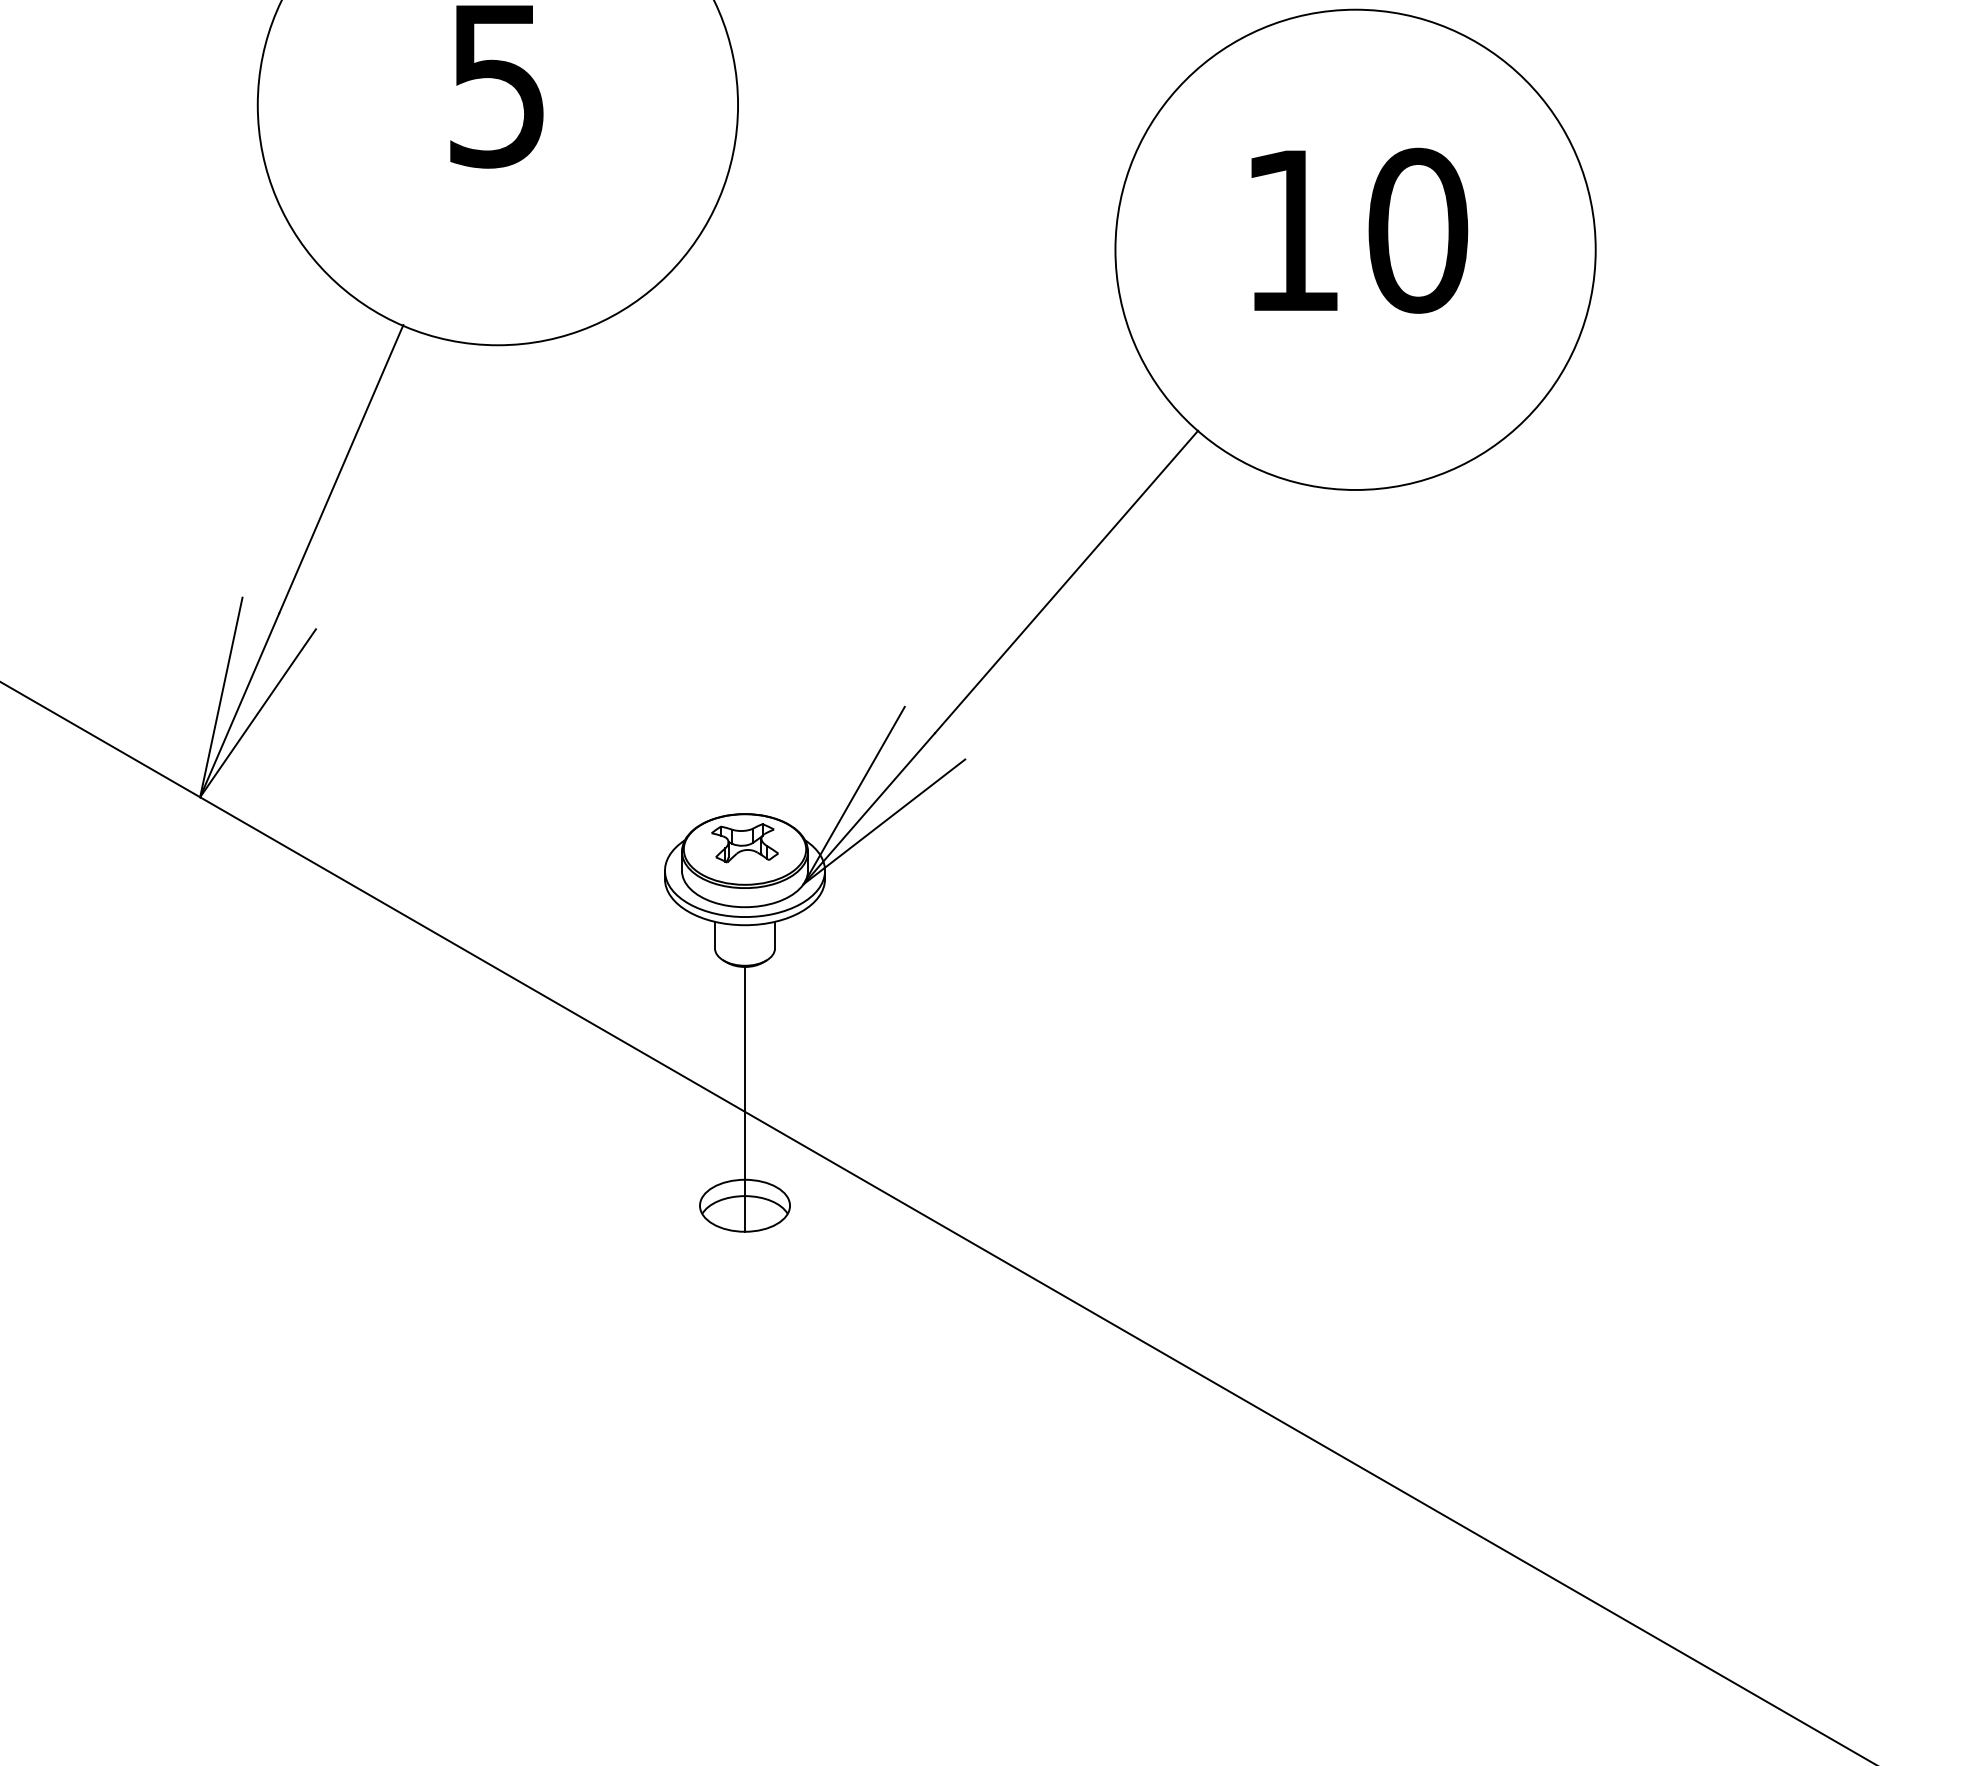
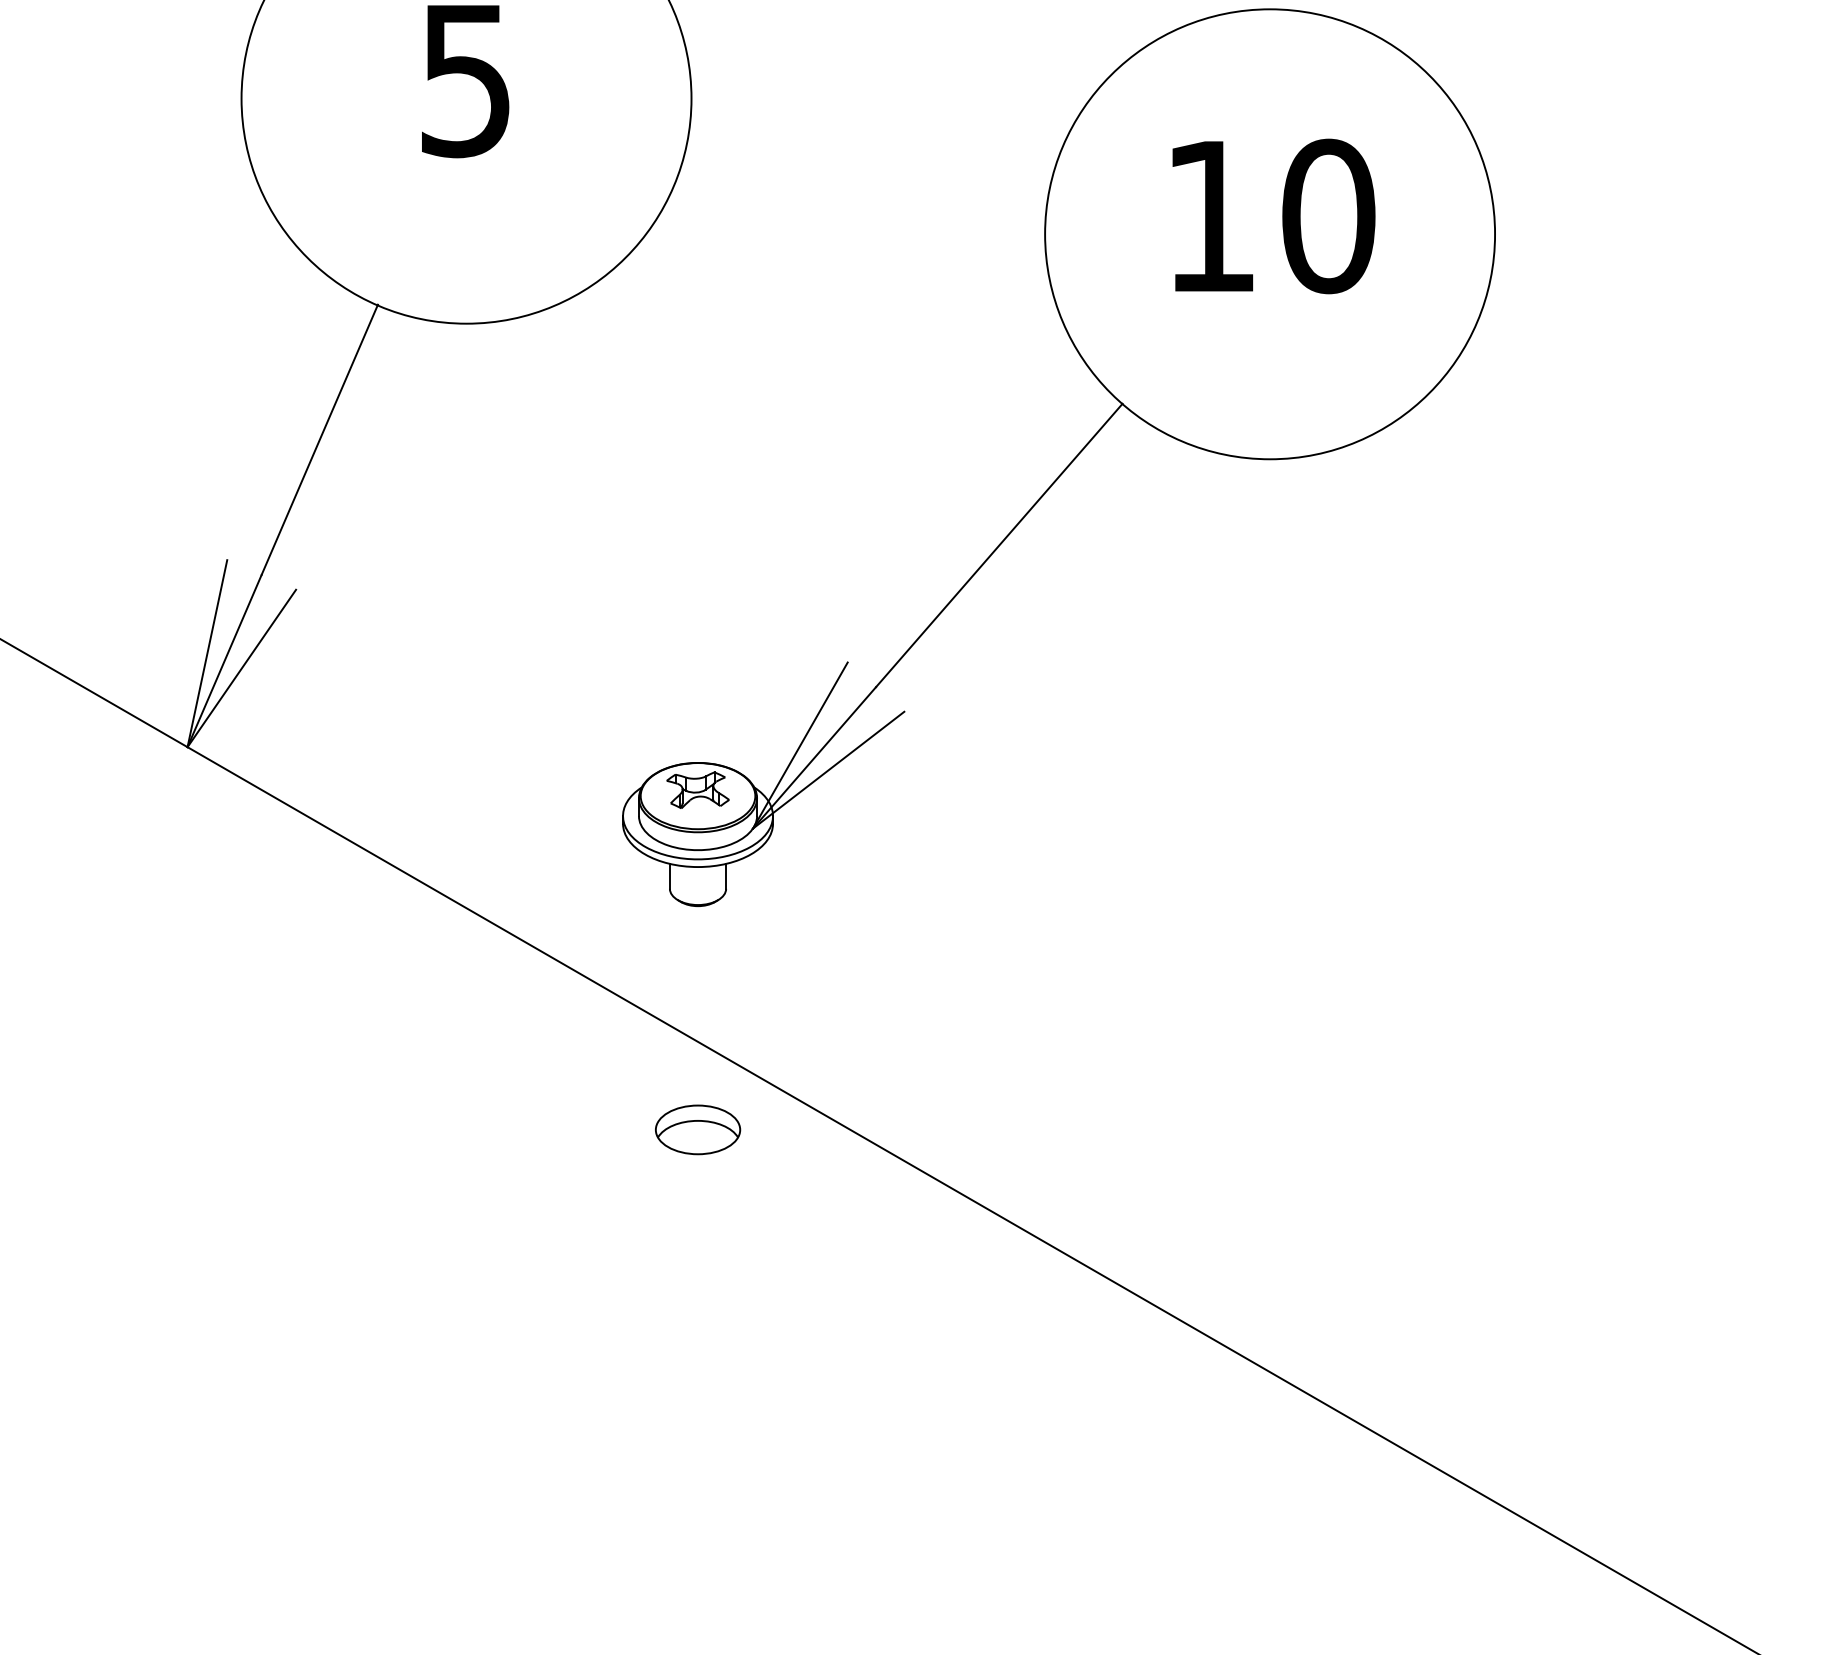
line: (745, 1098) -> (698, 1029), removed

